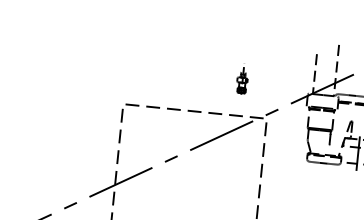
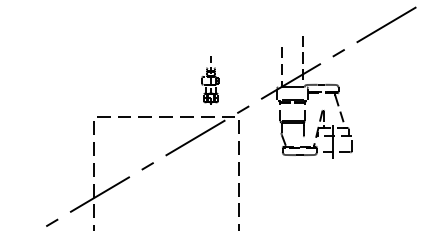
part: (242, 80) -> (210, 80), size x1.67

